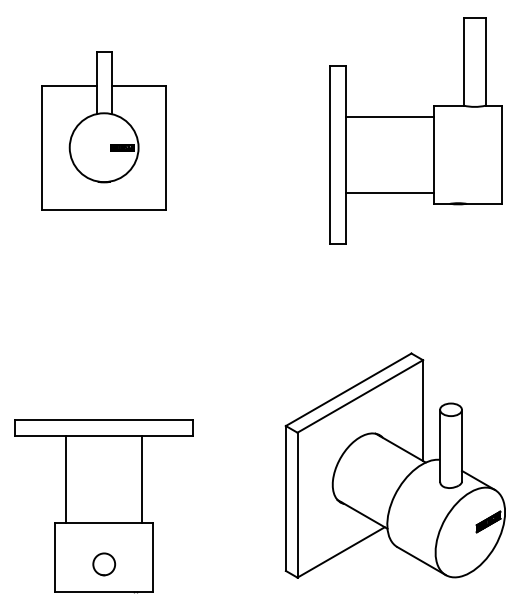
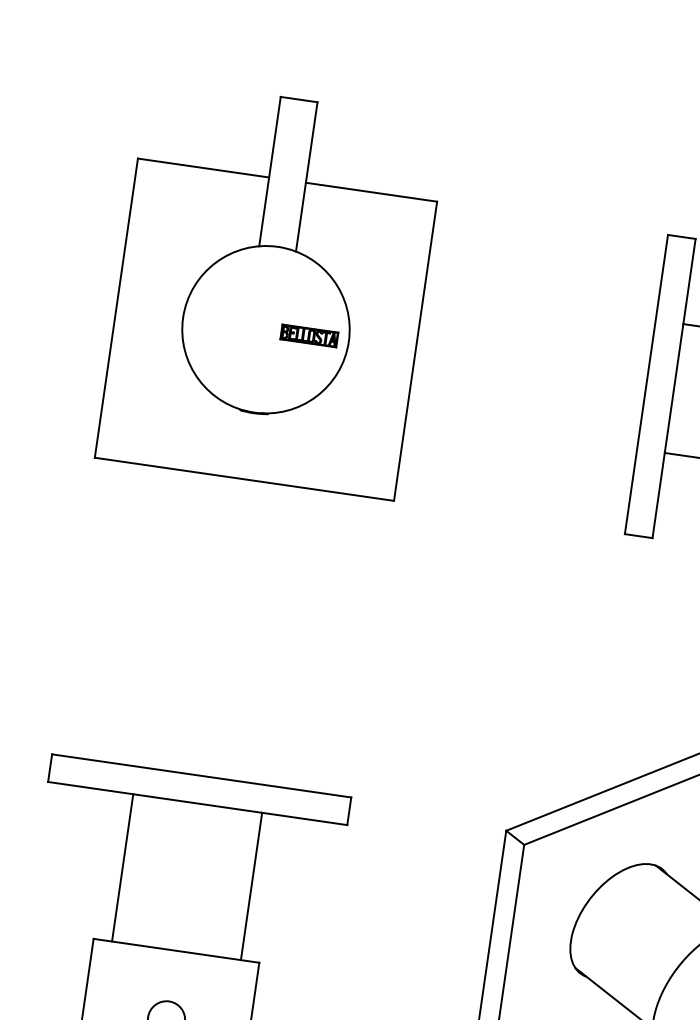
part: (103, 130) -> (270, 288), size x1.43

